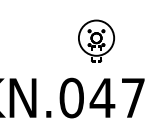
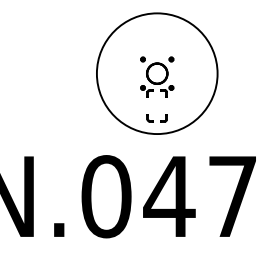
circle: (96, 37) -> (157, 72), size x1.67

